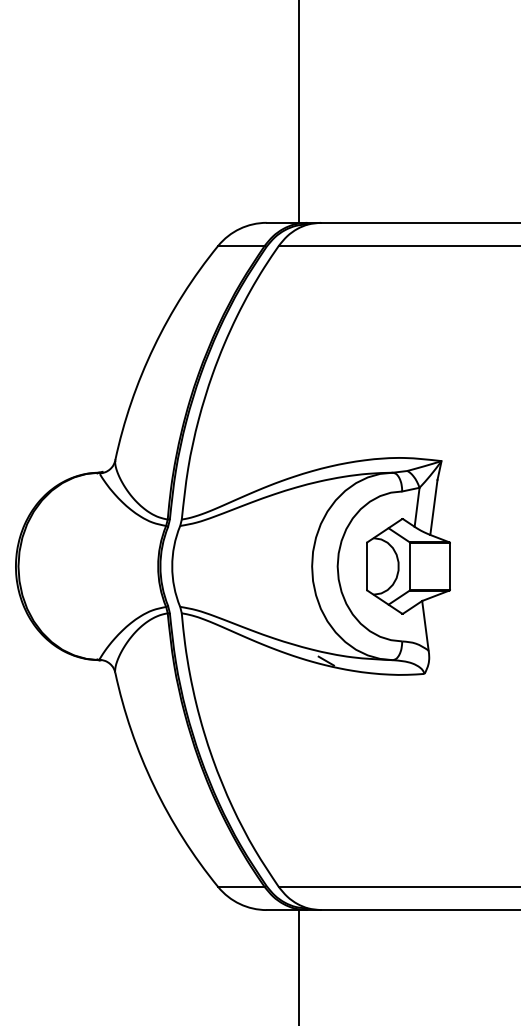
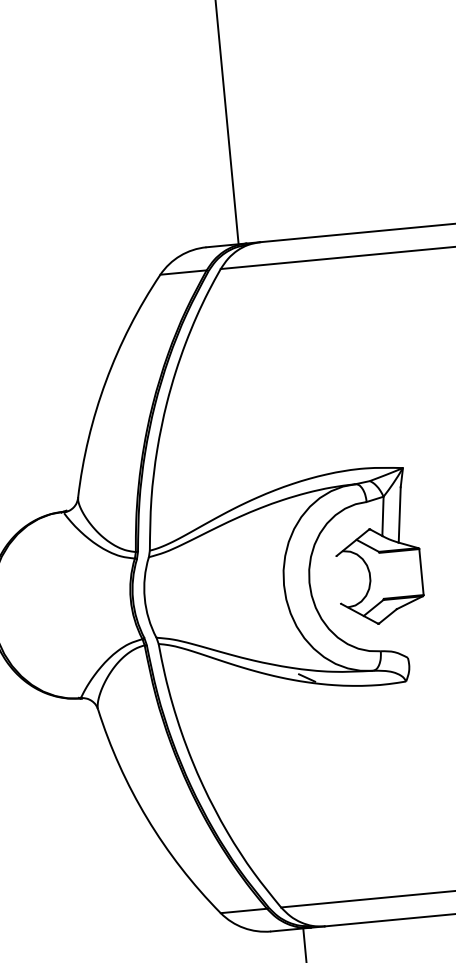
line: (366, 566) -> (338, 580), removed
line: (410, 566) -> (381, 575), removed
line: (425, 625) -> (402, 633), removed

